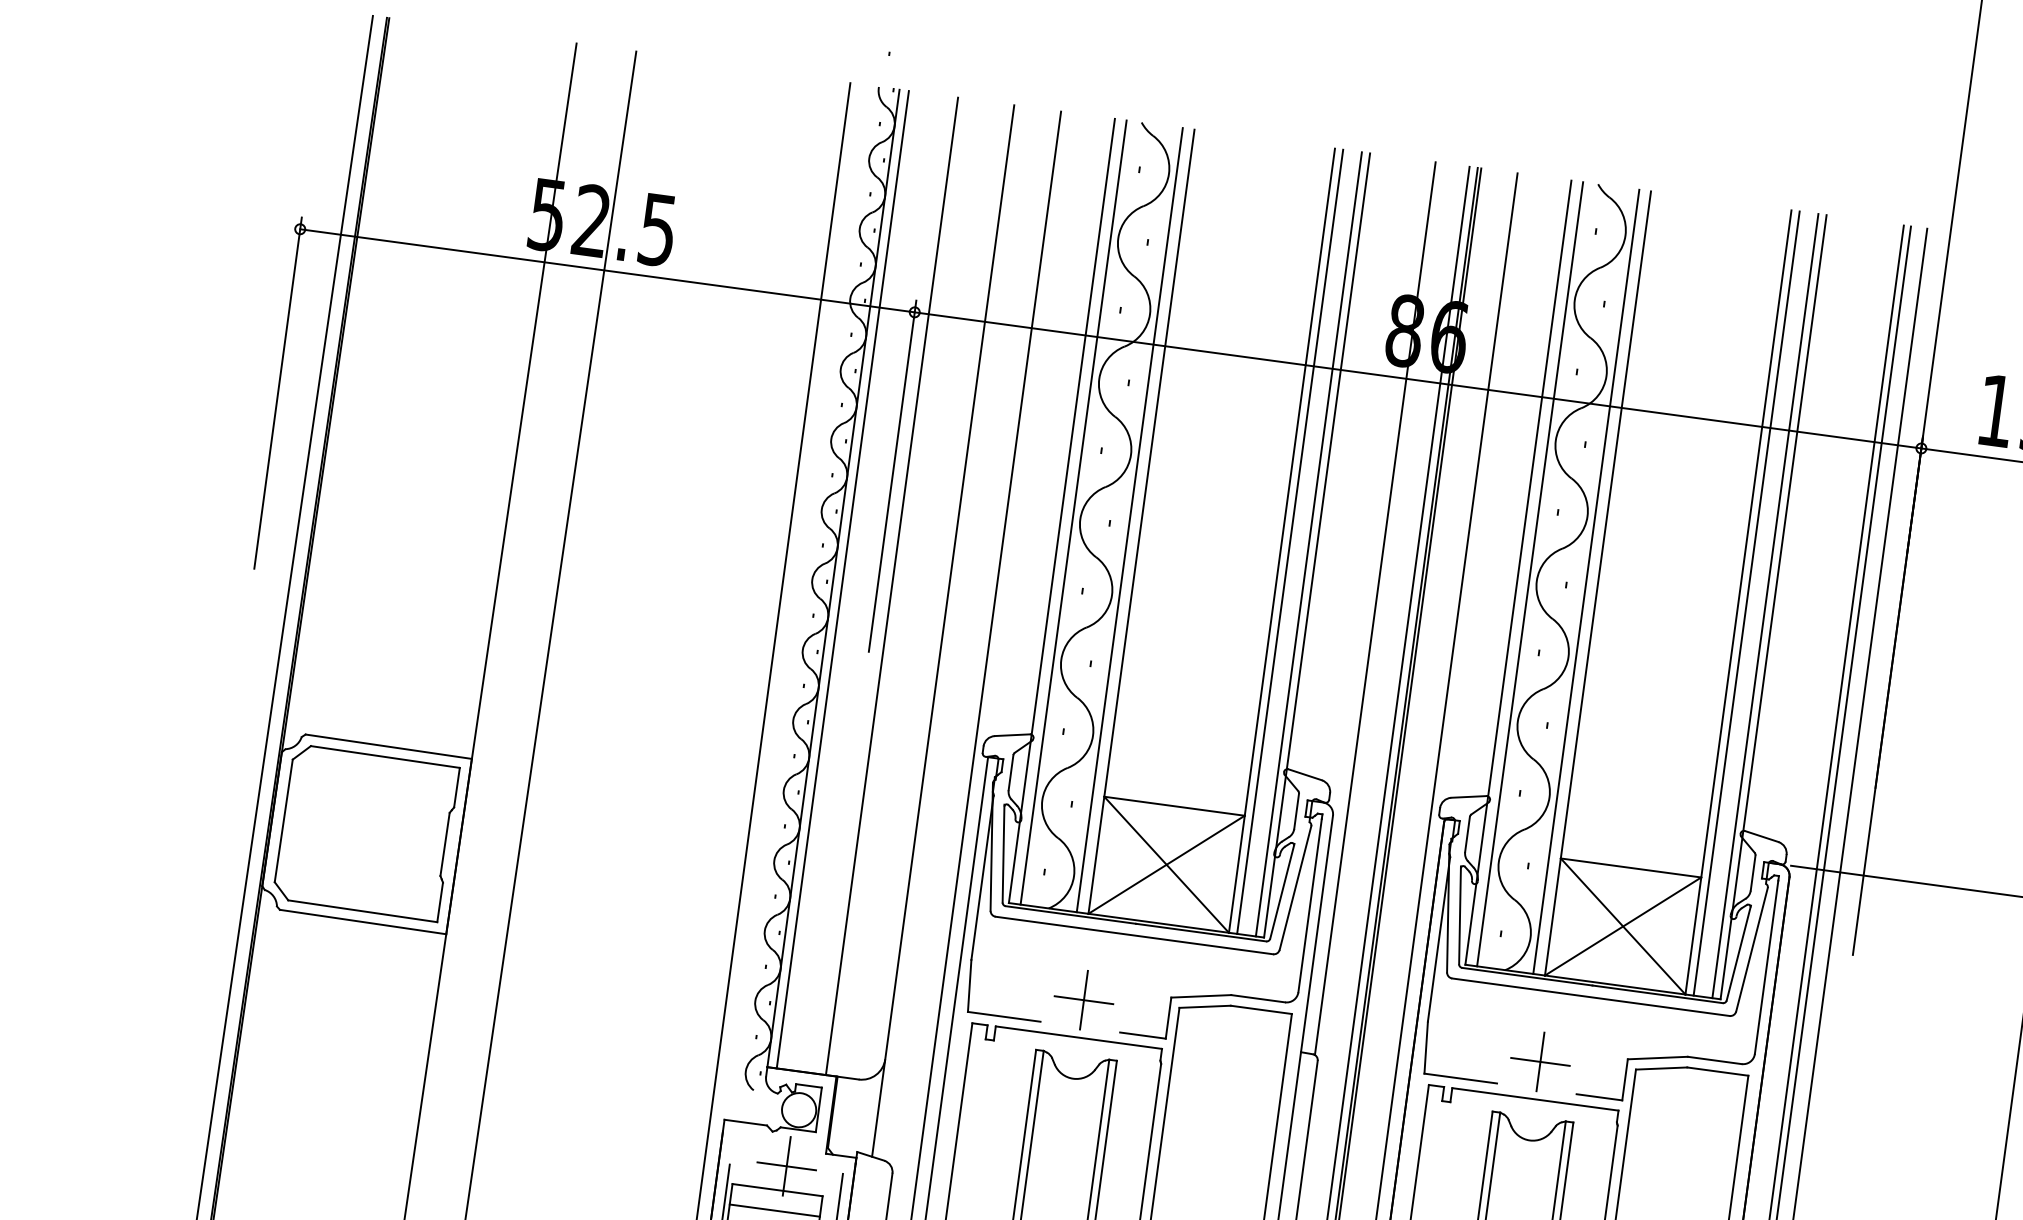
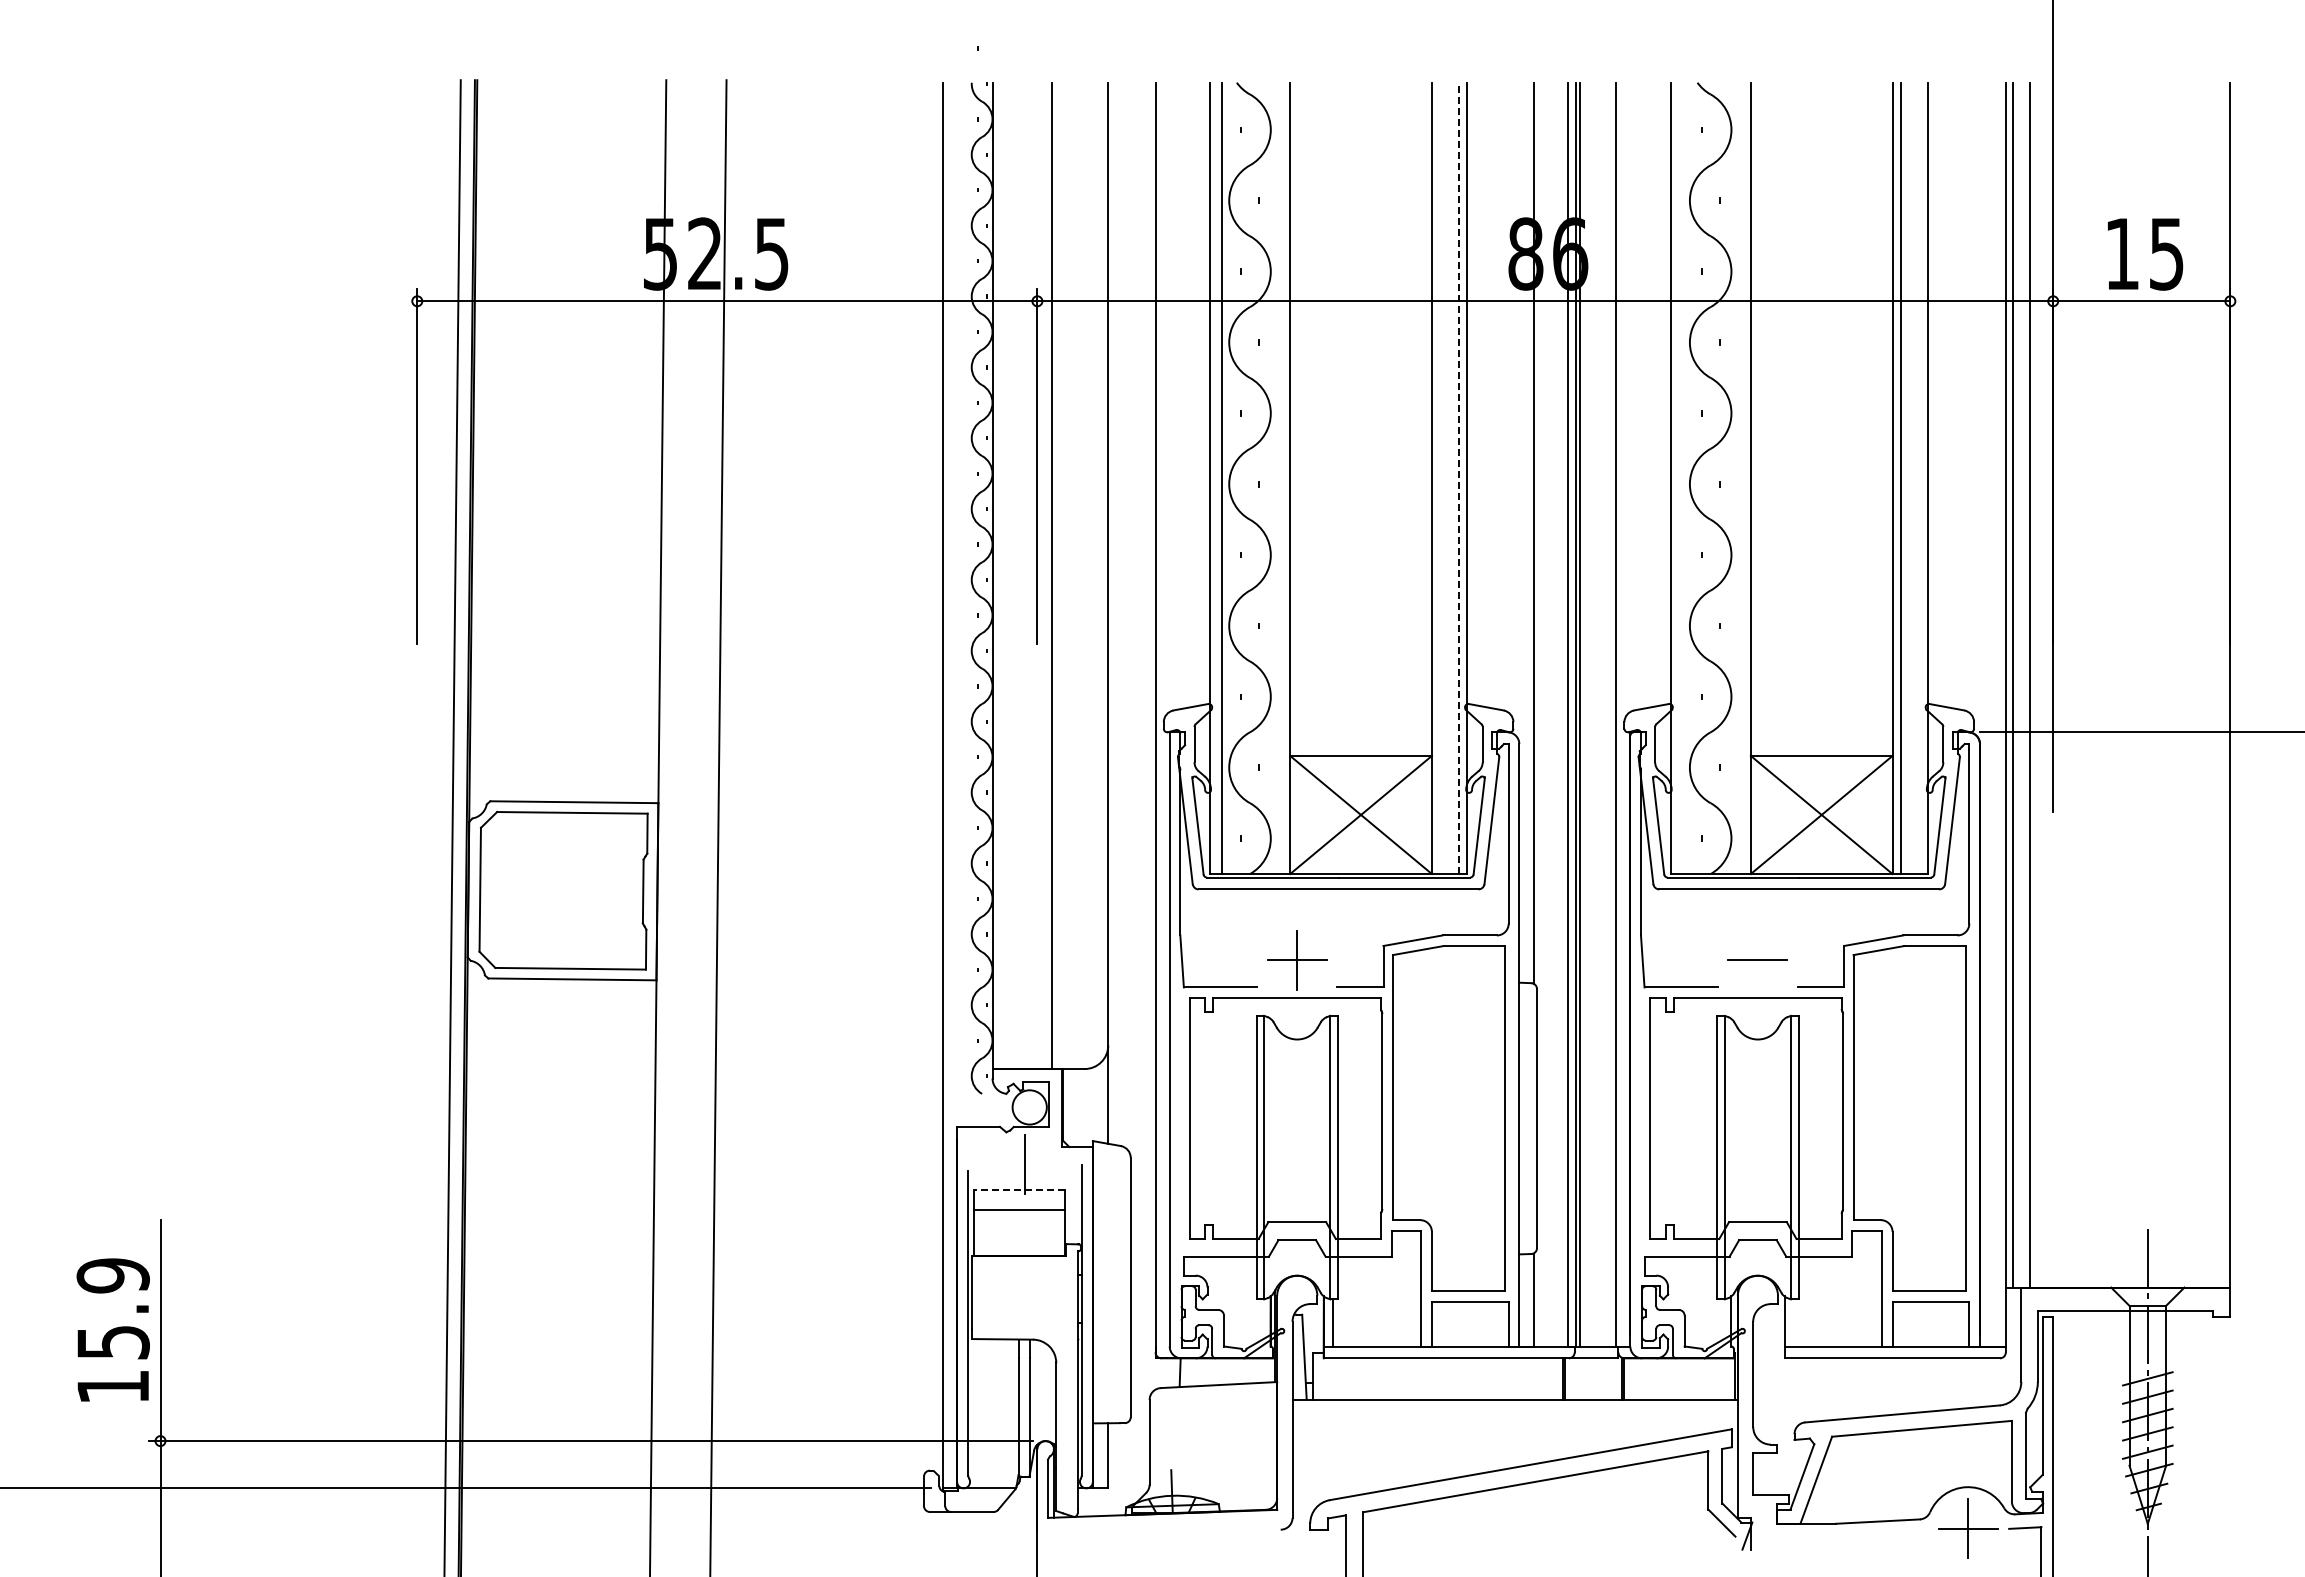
line: (1129, 520) -> (1278, 478), removed
line: (1290, 541) -> (1440, 478), removed
line: (1309, 544) -> (1459, 478), solid -> dashed
line: (1530, 574) -> (1682, 478), removed
line: (842, 579) -> (1001, 575), removed
line: (1586, 582) -> (1739, 478), removed
line: (1765, 606) -> (1919, 478), removed
line: (1540, 1061) -> (1757, 959), removed
line: (786, 1166) -> (1024, 1164), removed
line: (777, 1190) -> (1018, 1189), solid -> dashed

